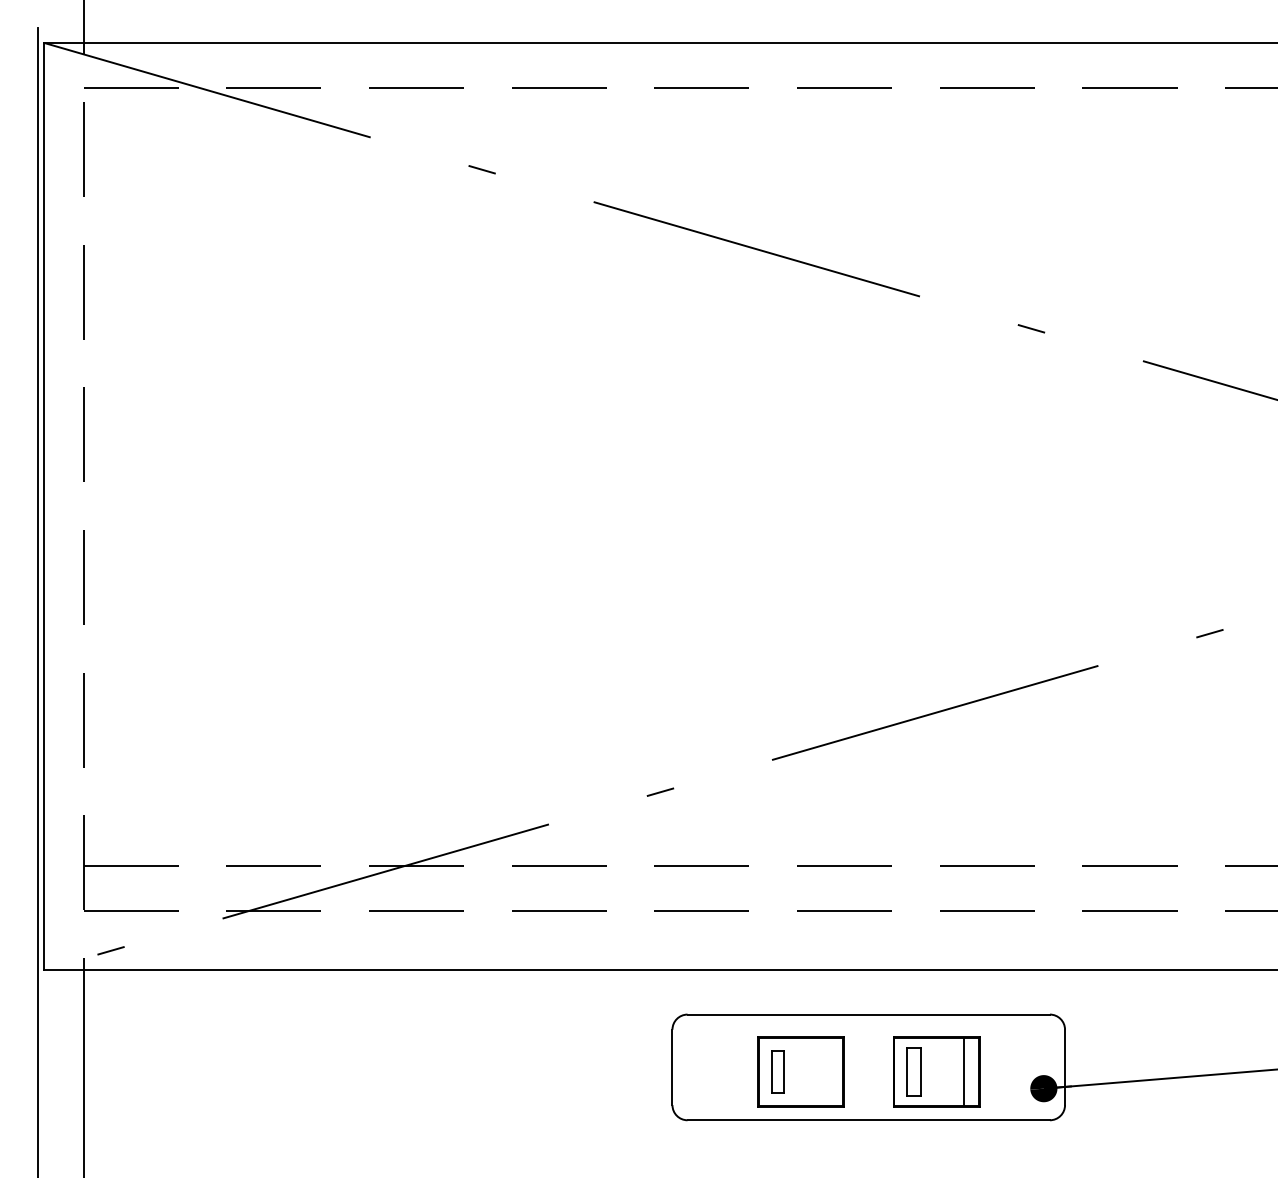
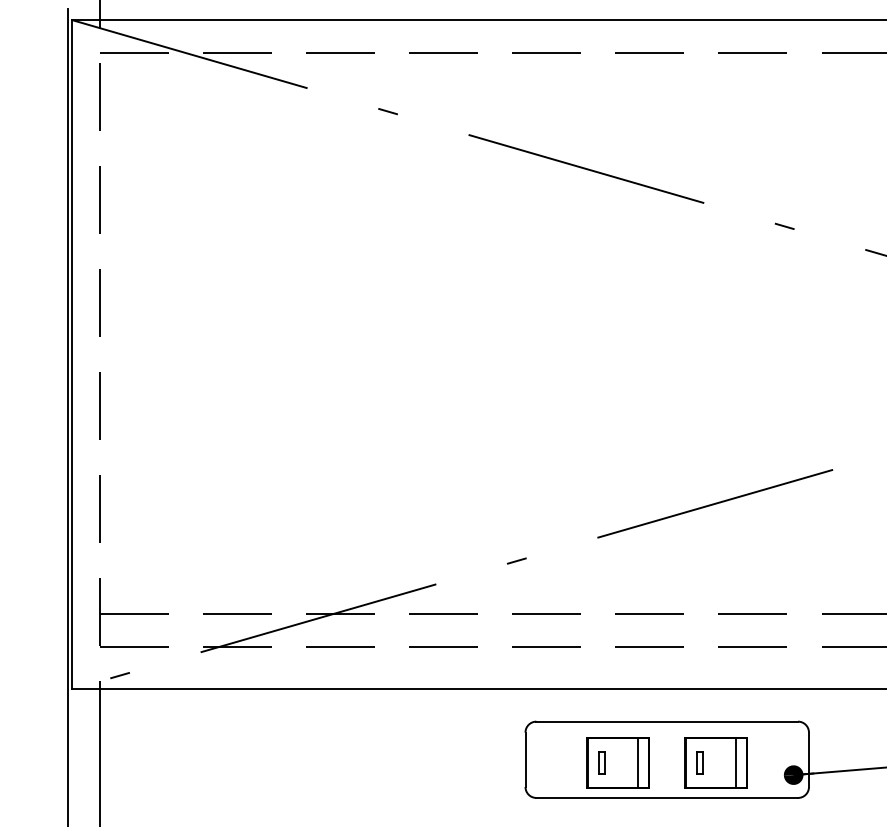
part: (778, 1071) -> (602, 762), size x0.71
line: (827, 1071) -> (637, 762), added
part: (914, 1071) -> (700, 762), size x0.62

